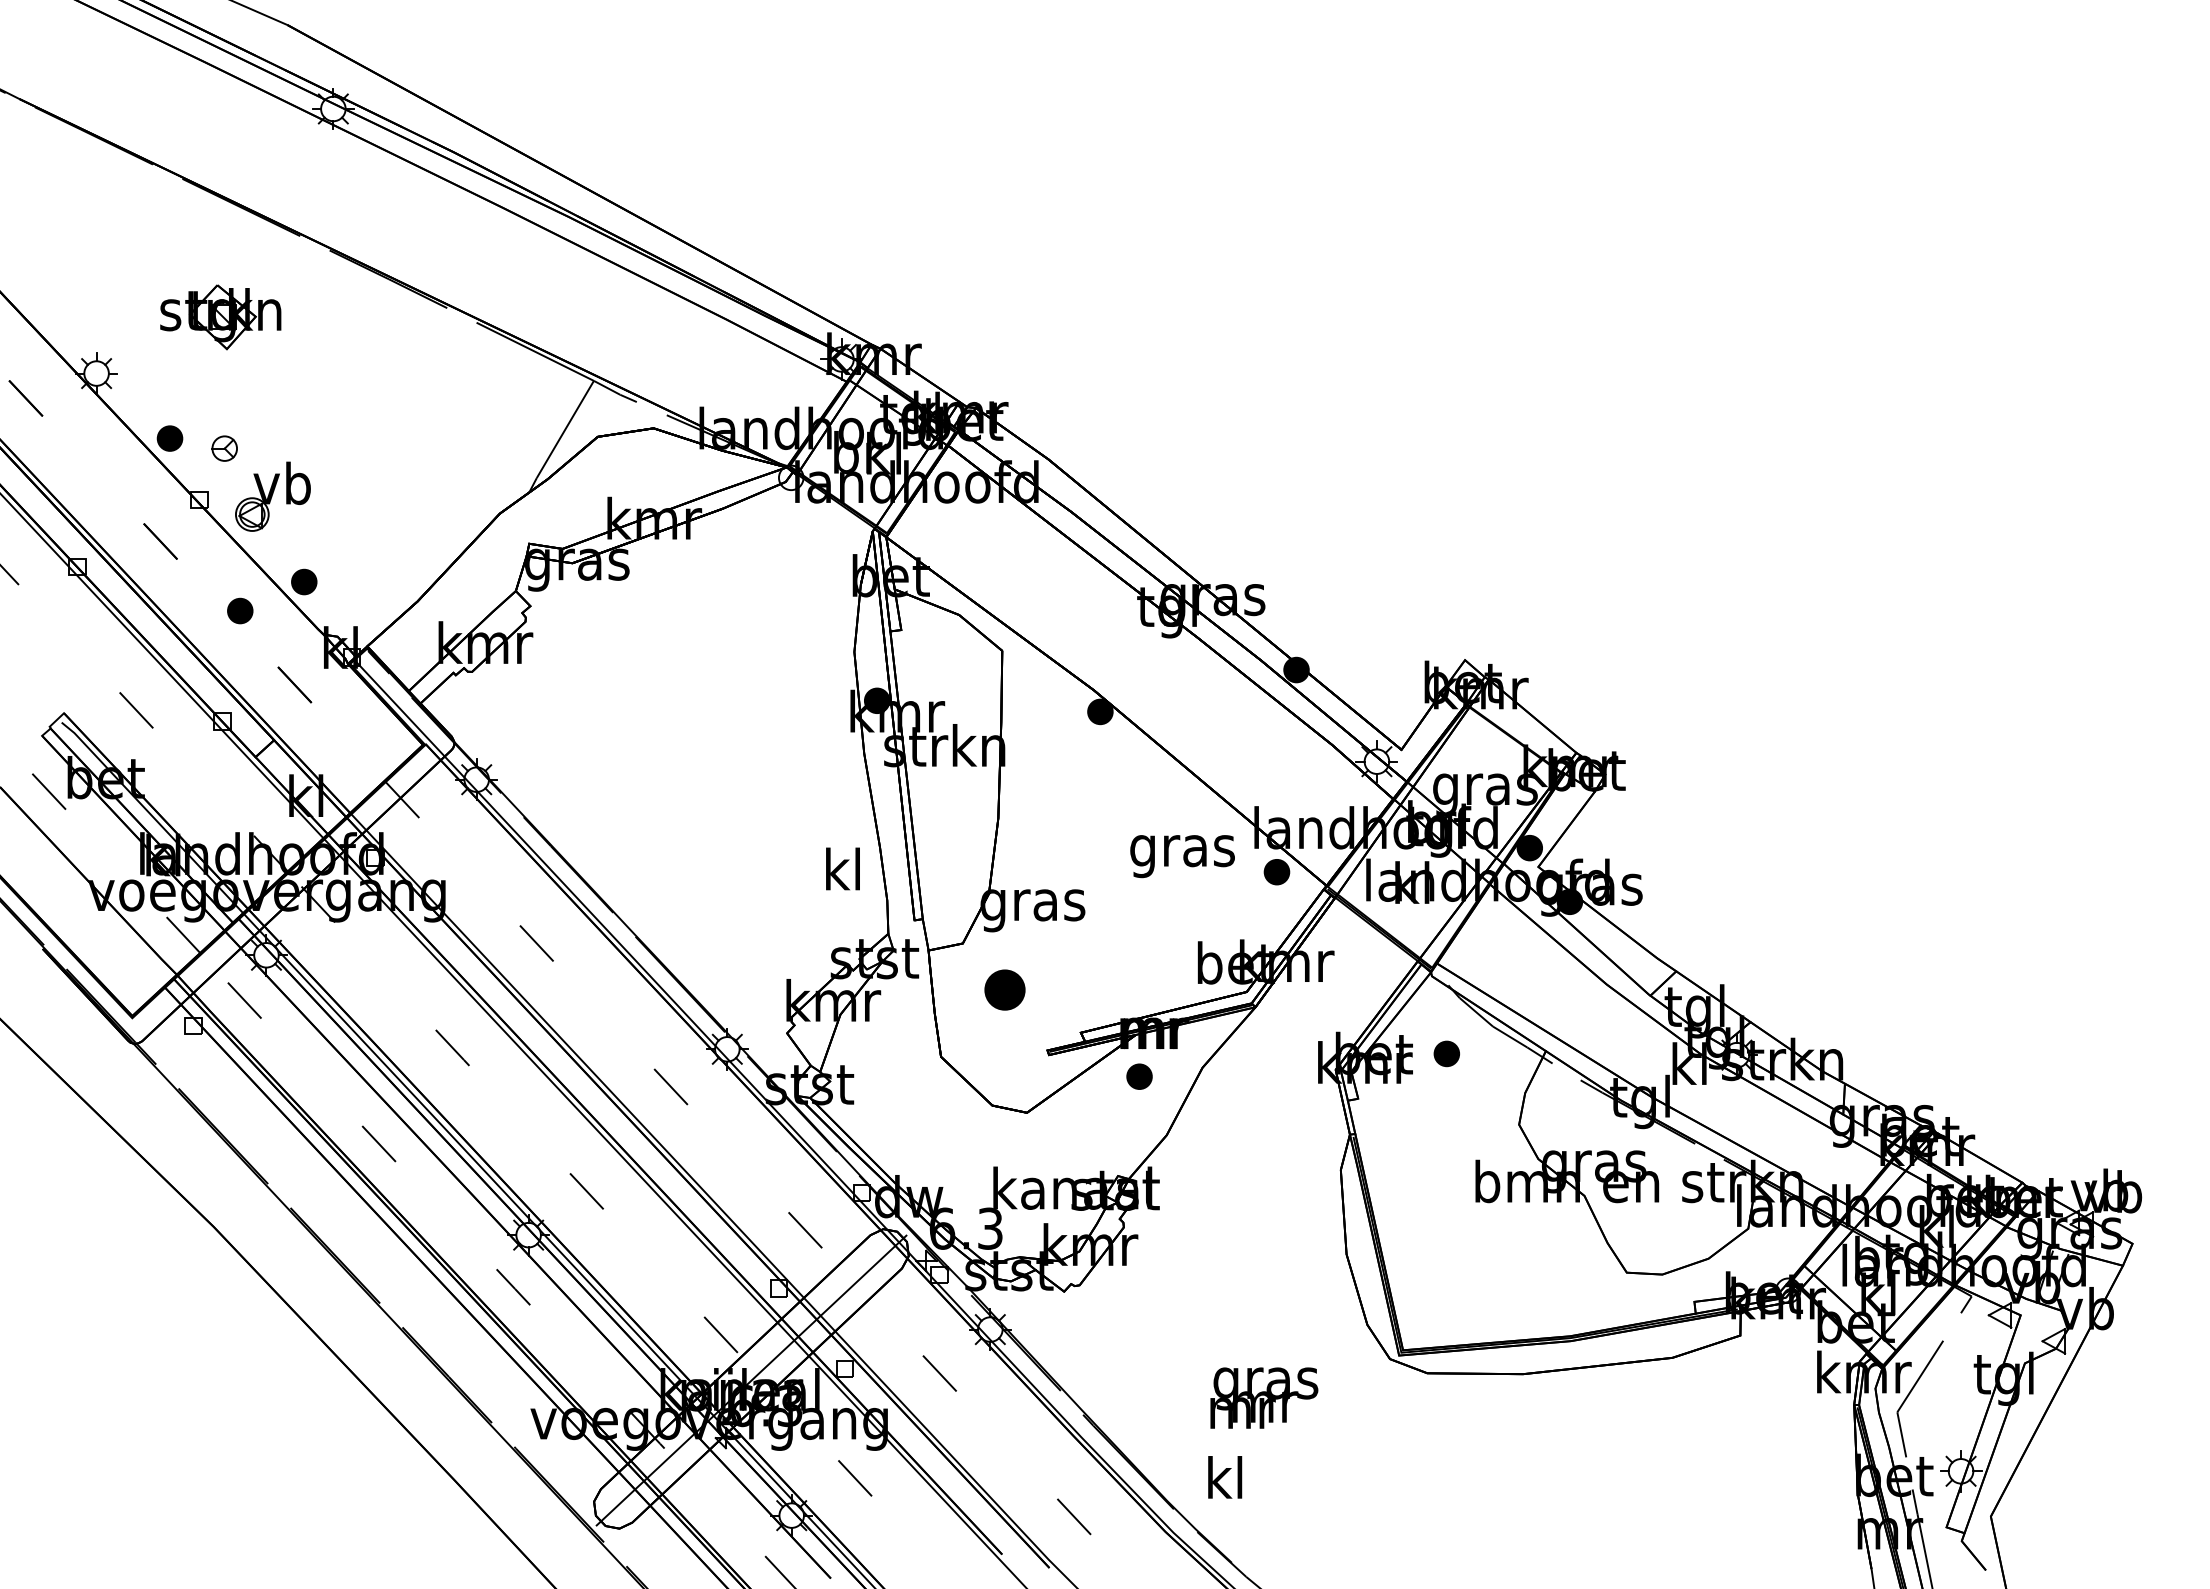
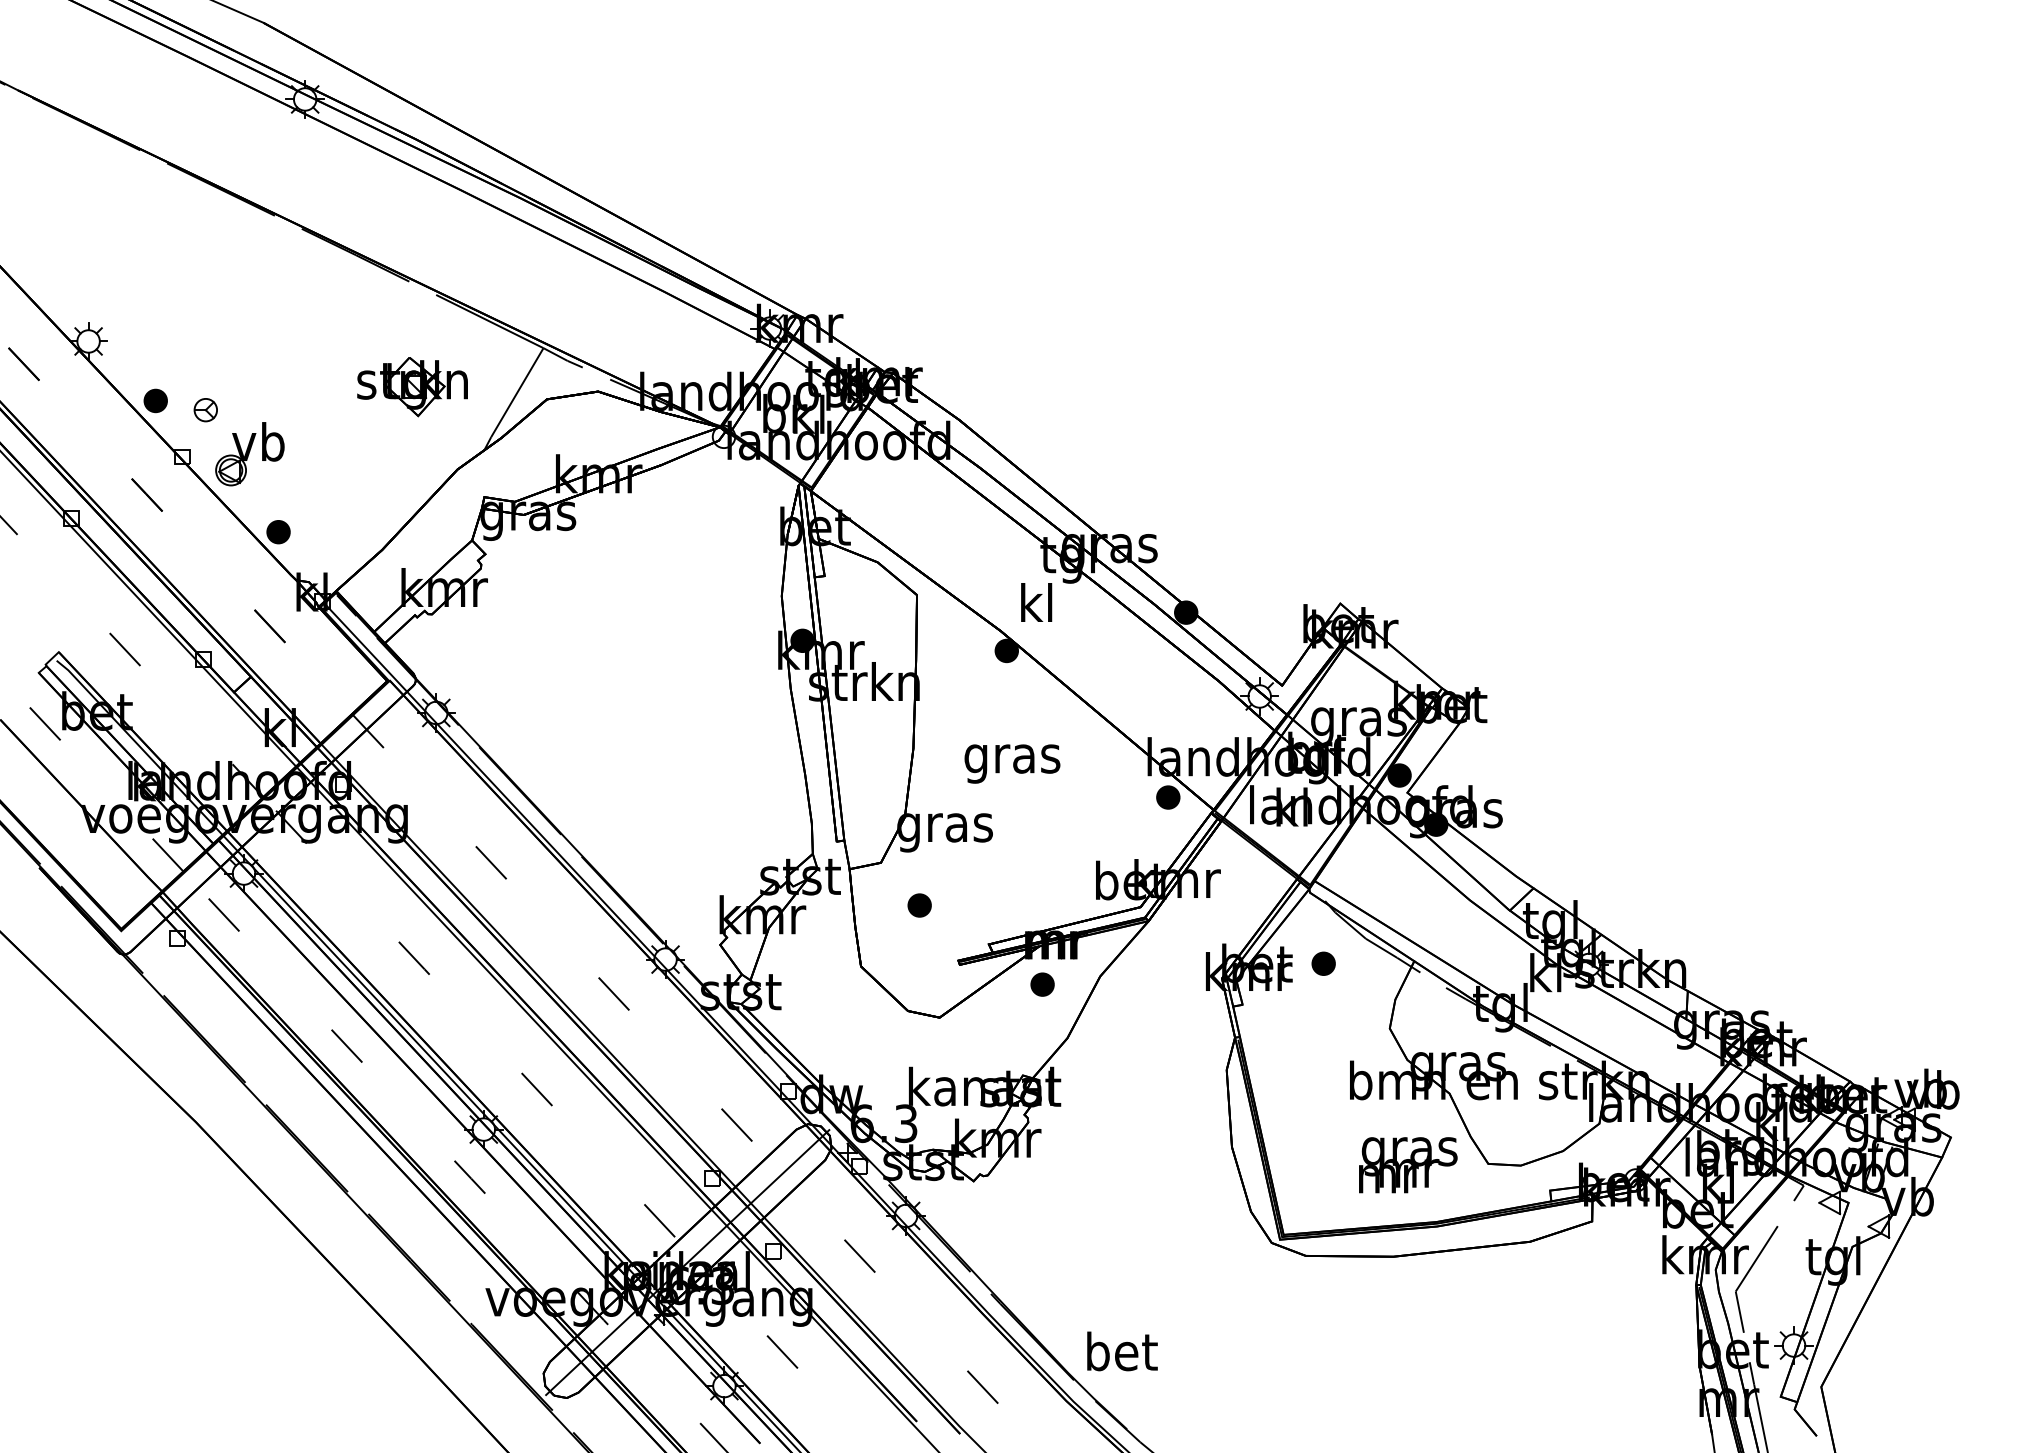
part: (220, 317) -> (412, 387), moved
part: (240, 610) -> (220, 558), removed
text: (1182, 856) -> (1012, 764), moved
text: (842, 868) -> (1036, 602), moved
part: (1005, 990) -> (919, 905), size x0.62
text: (1264, 1397) -> (1408, 1164), moved
text: (1226, 1477) -> (1122, 1351), kl -> bet

